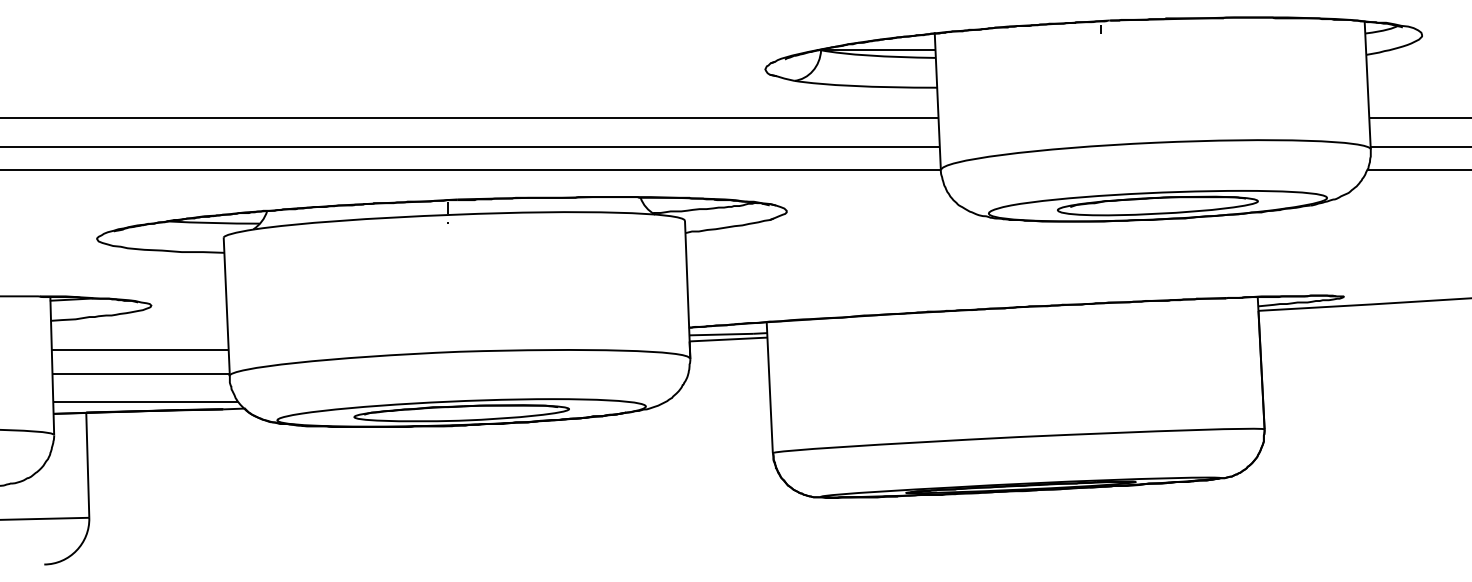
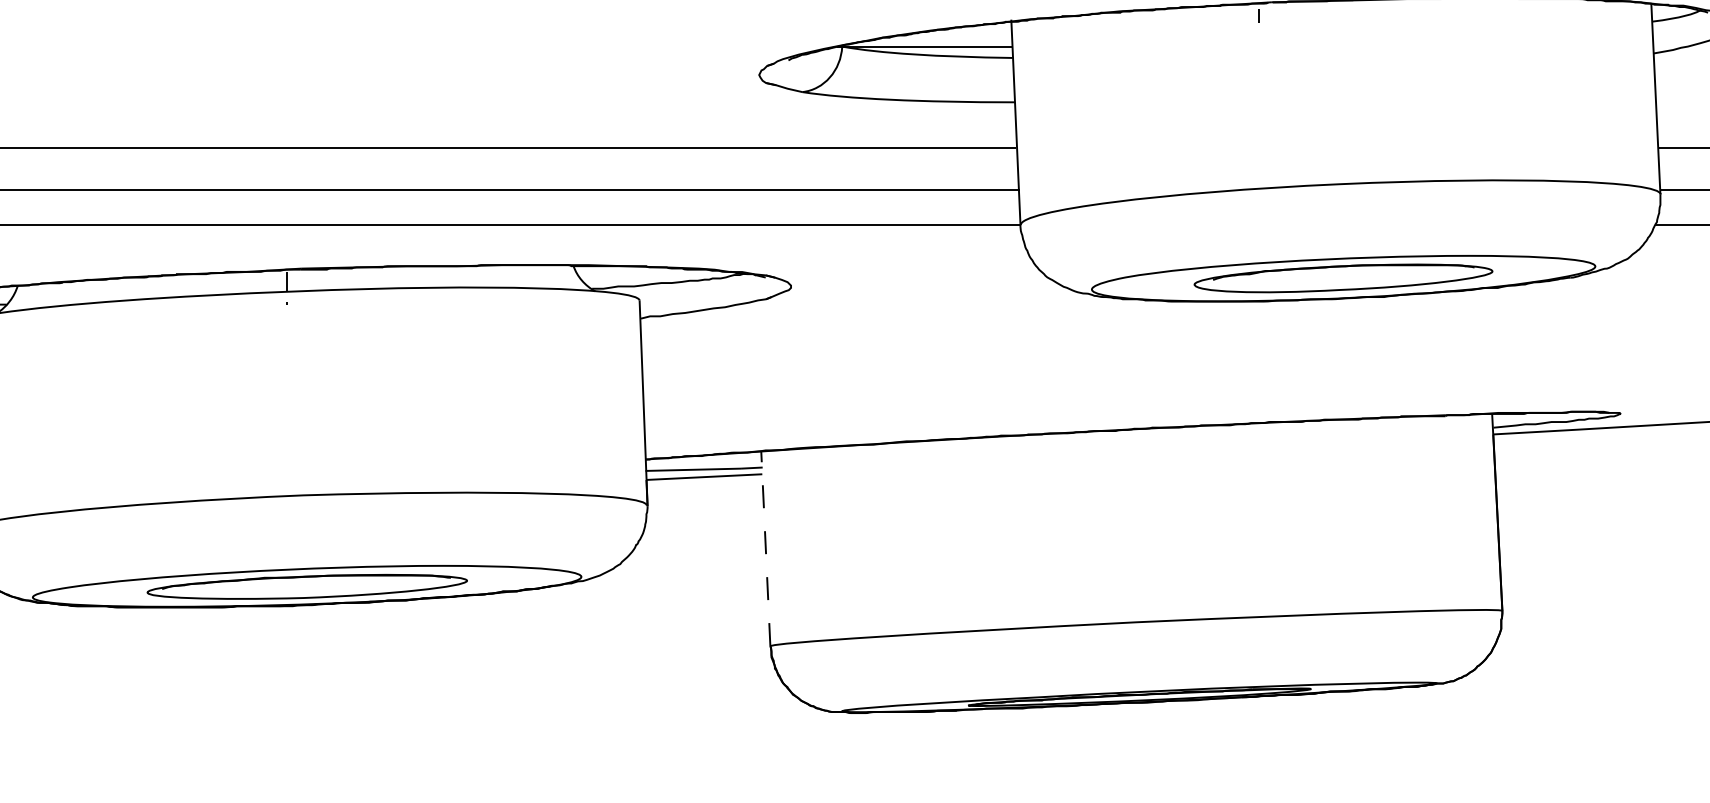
line: (769, 387) -> (765, 548), solid -> dashed

